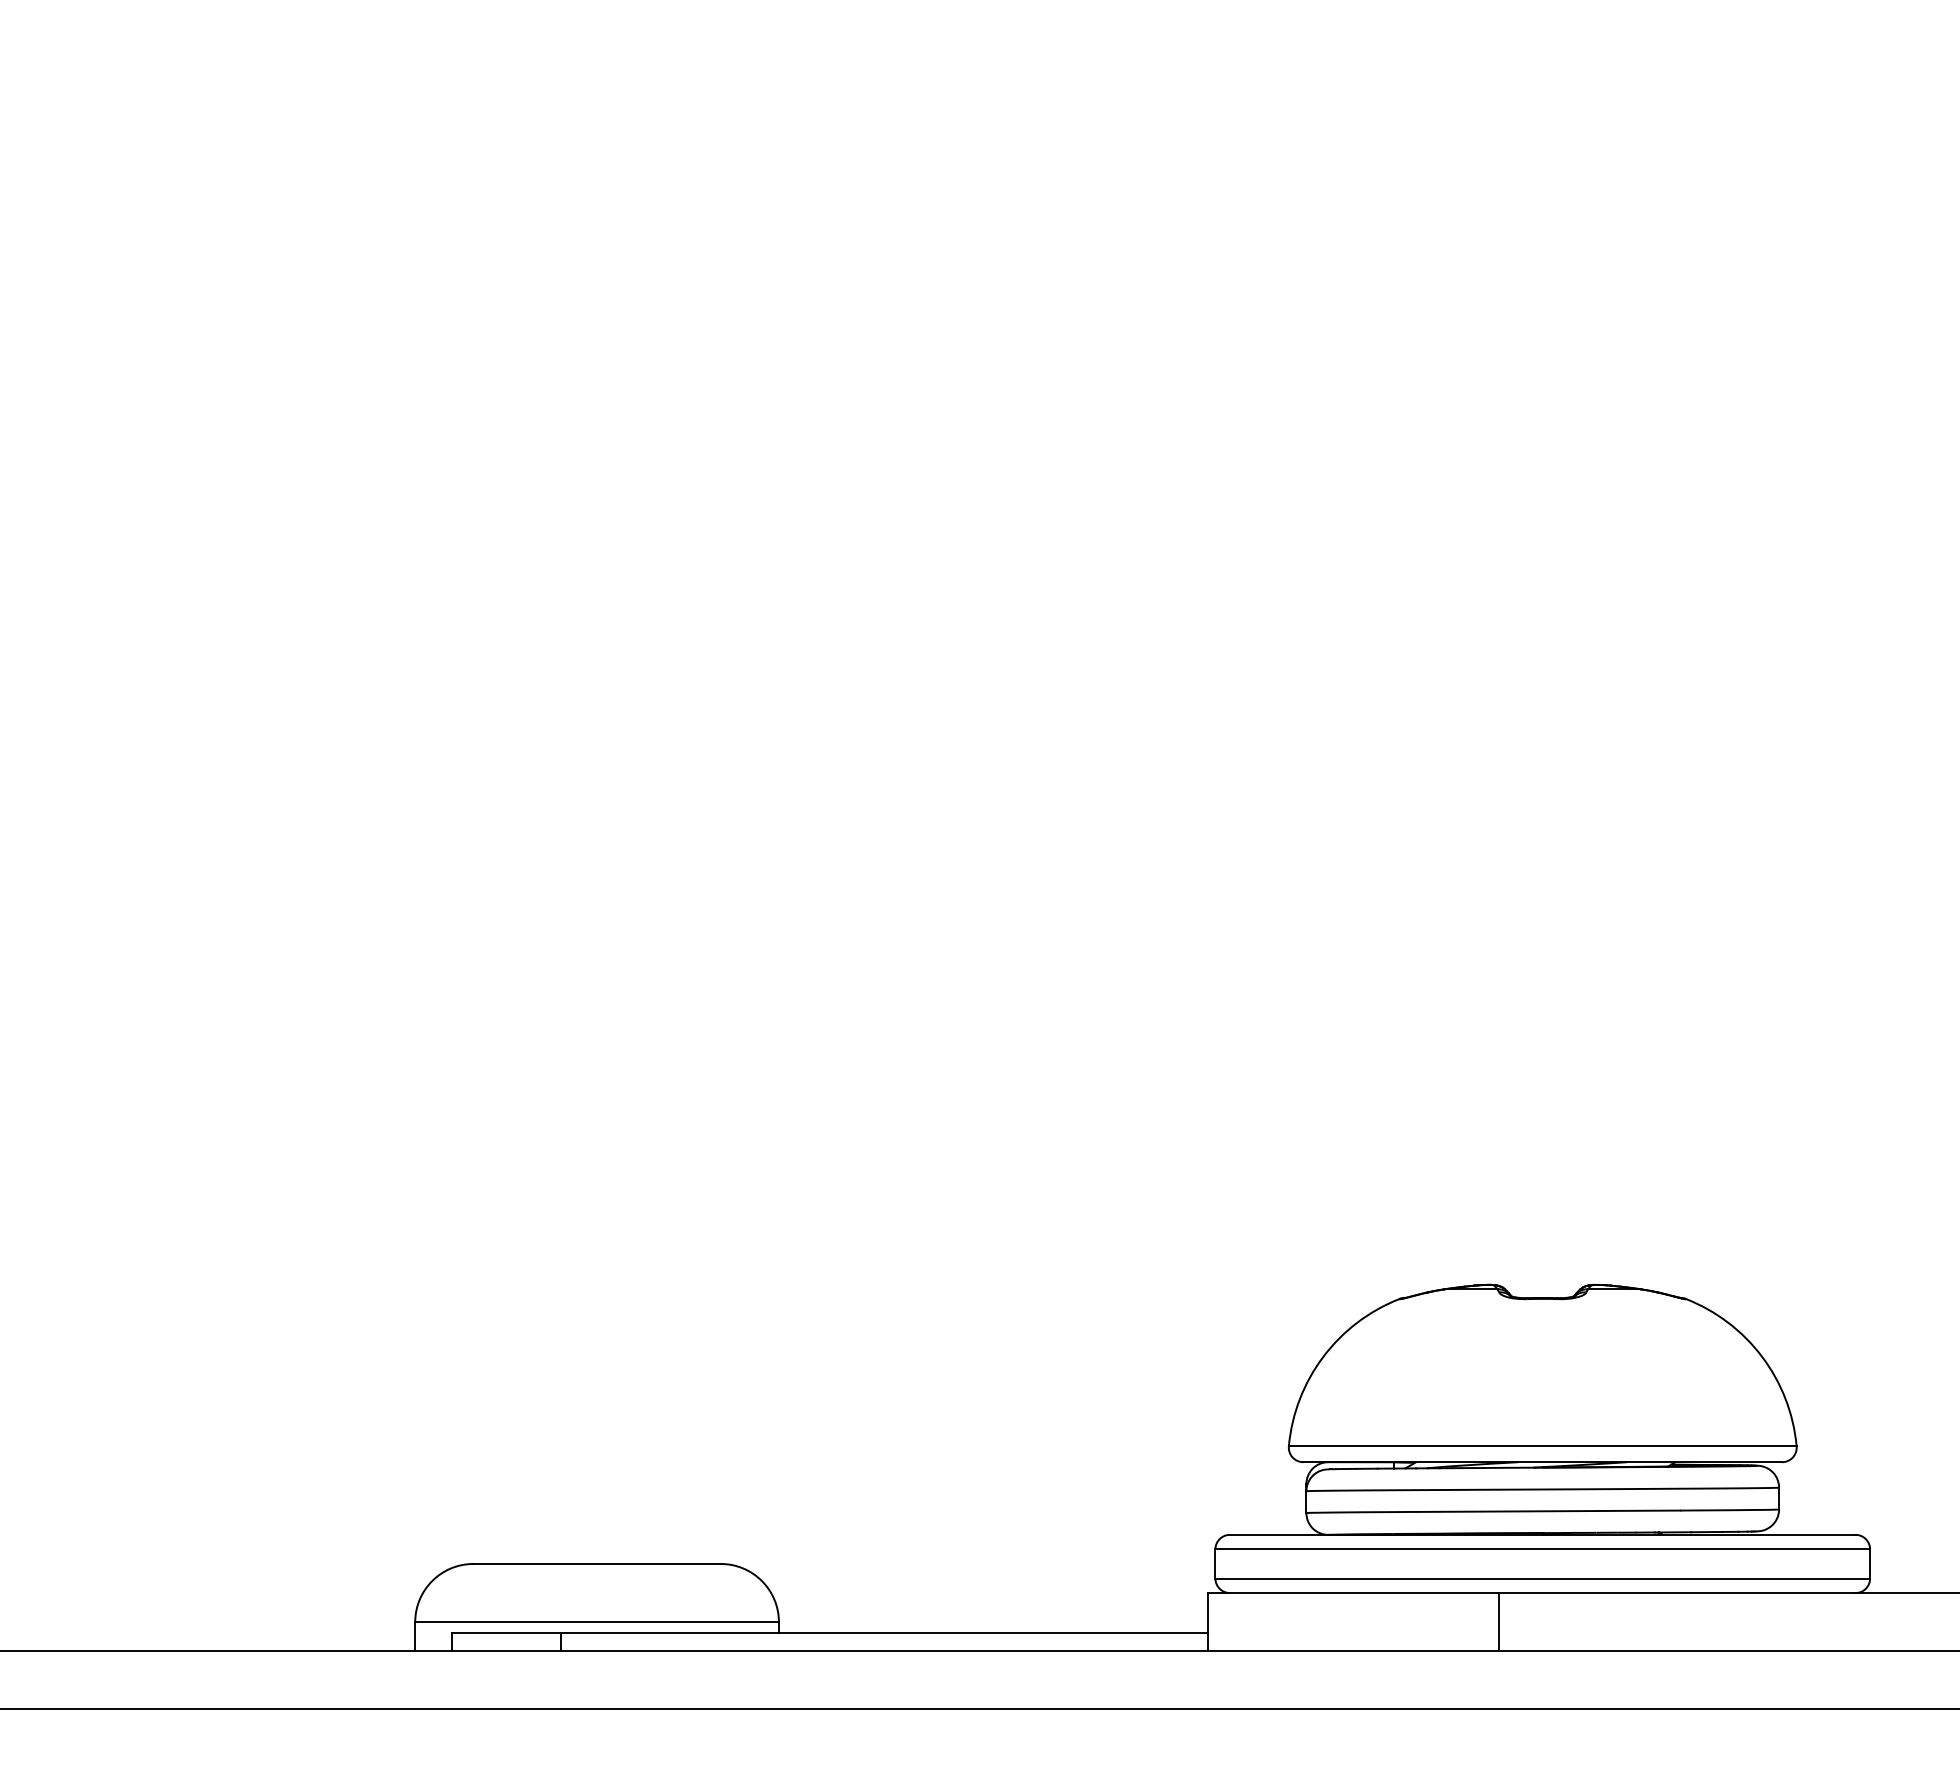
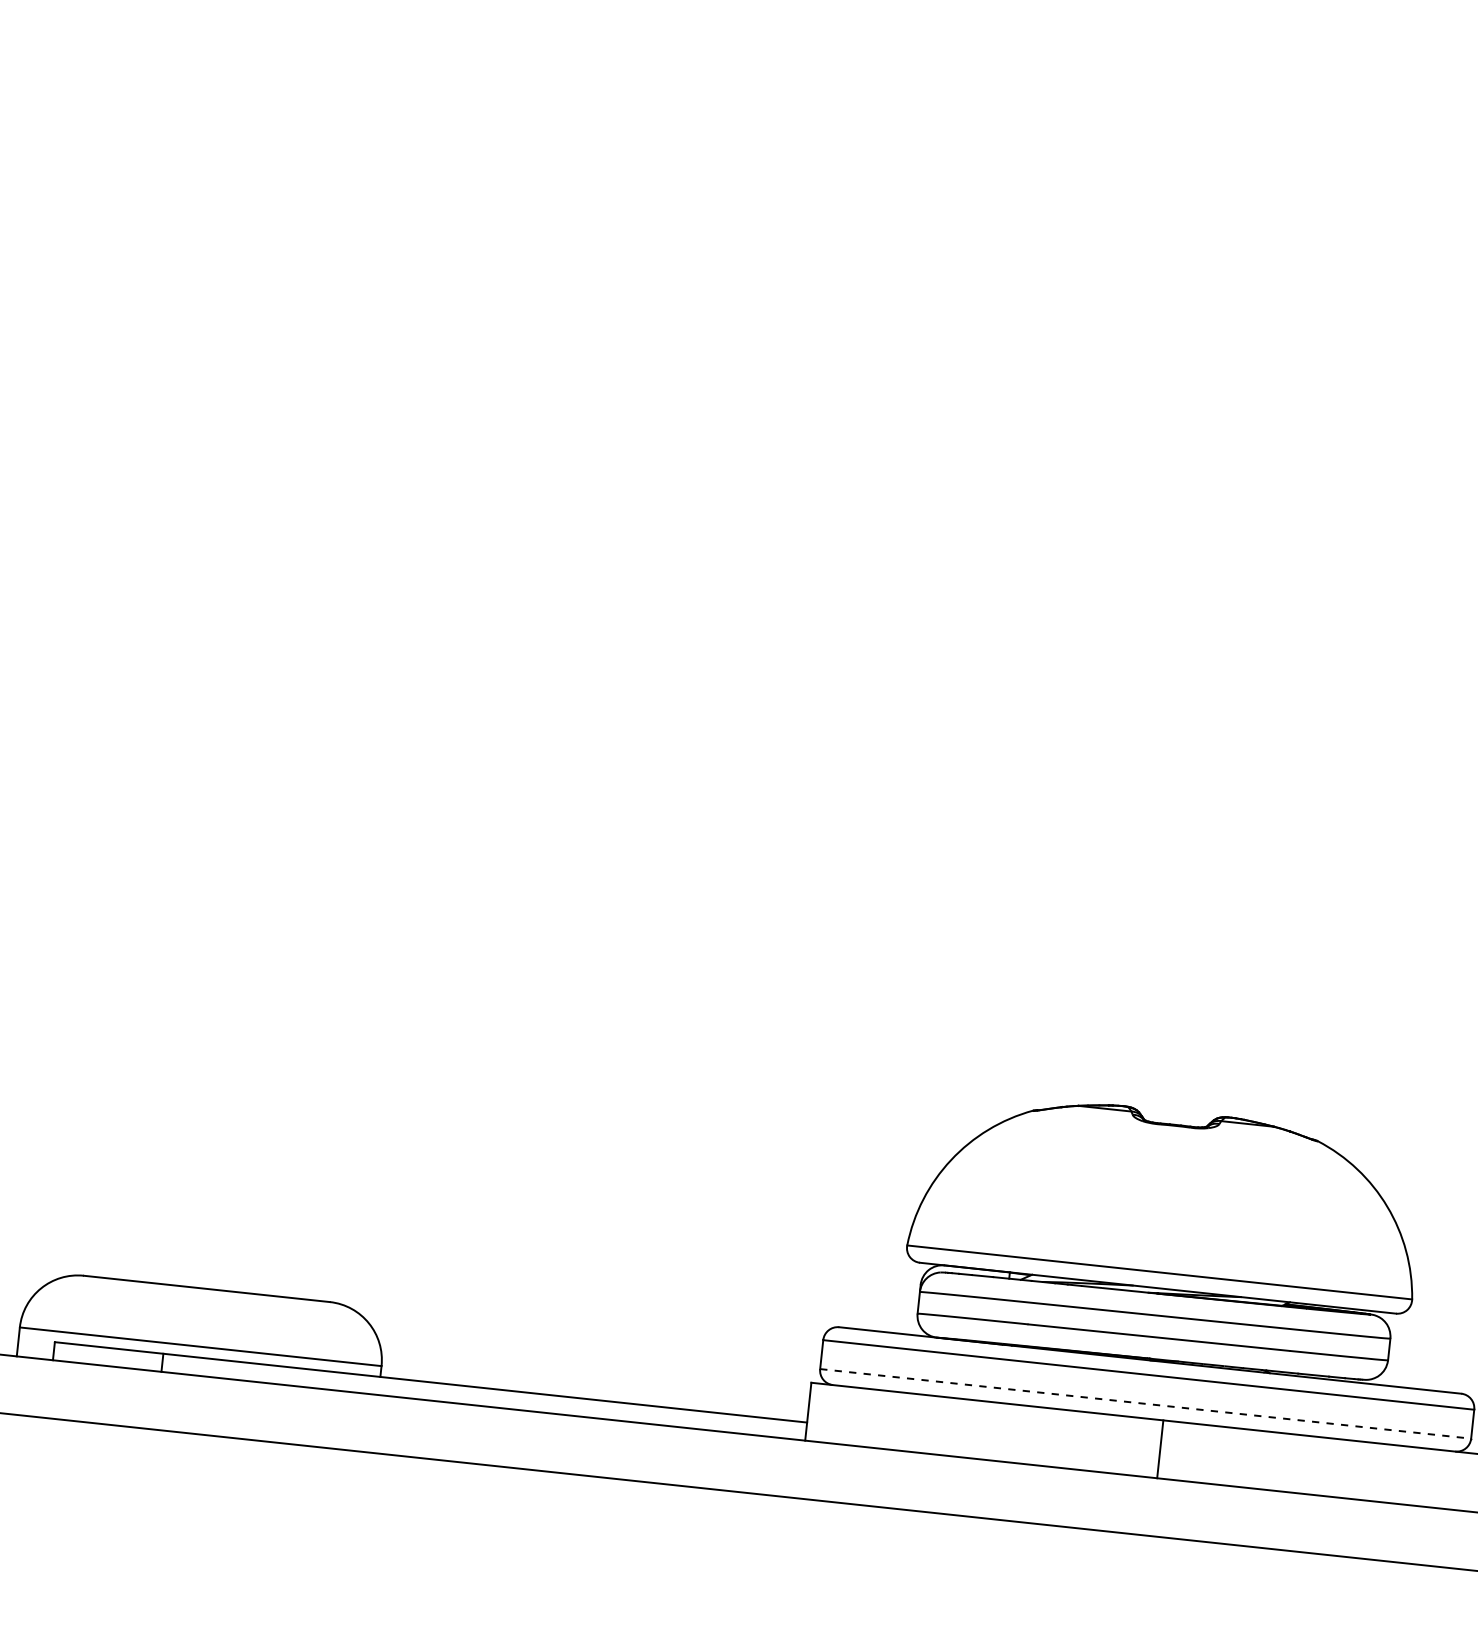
line: (1543, 1578) -> (1146, 1403), solid -> dashed
line: (1499, 1622) -> (1160, 1449), moved

